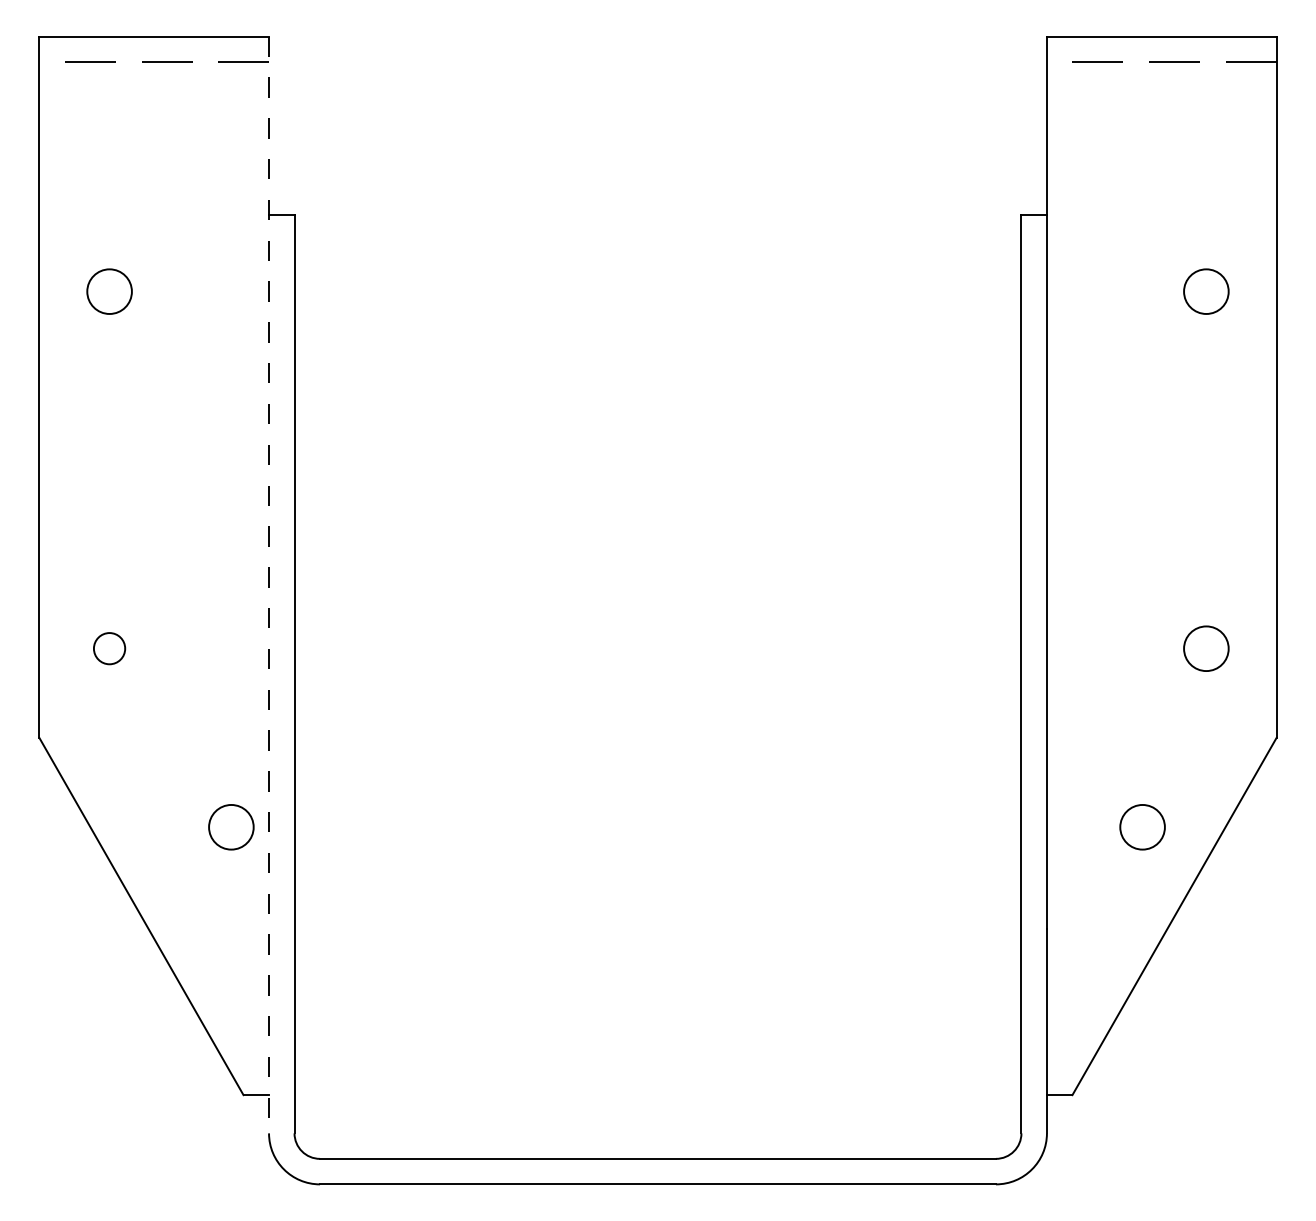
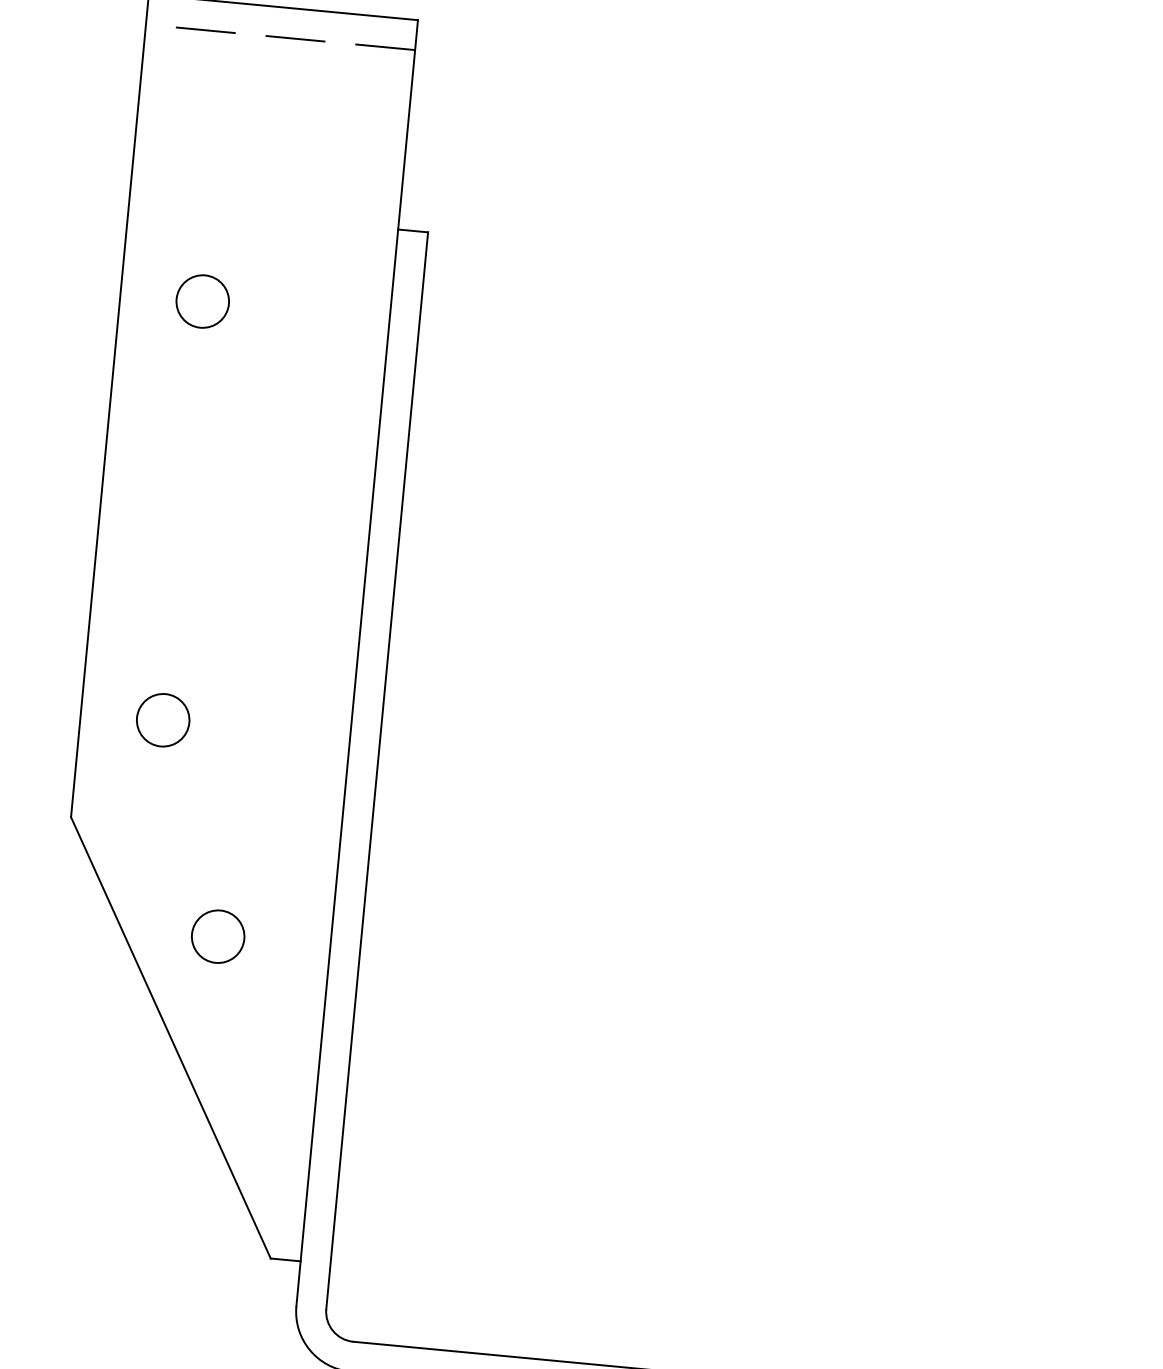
line: (269, 585) -> (357, 663), dashed -> solid
circle: (109, 648) -> (163, 719), size x1.43
circle: (231, 827) -> (218, 936), moved

